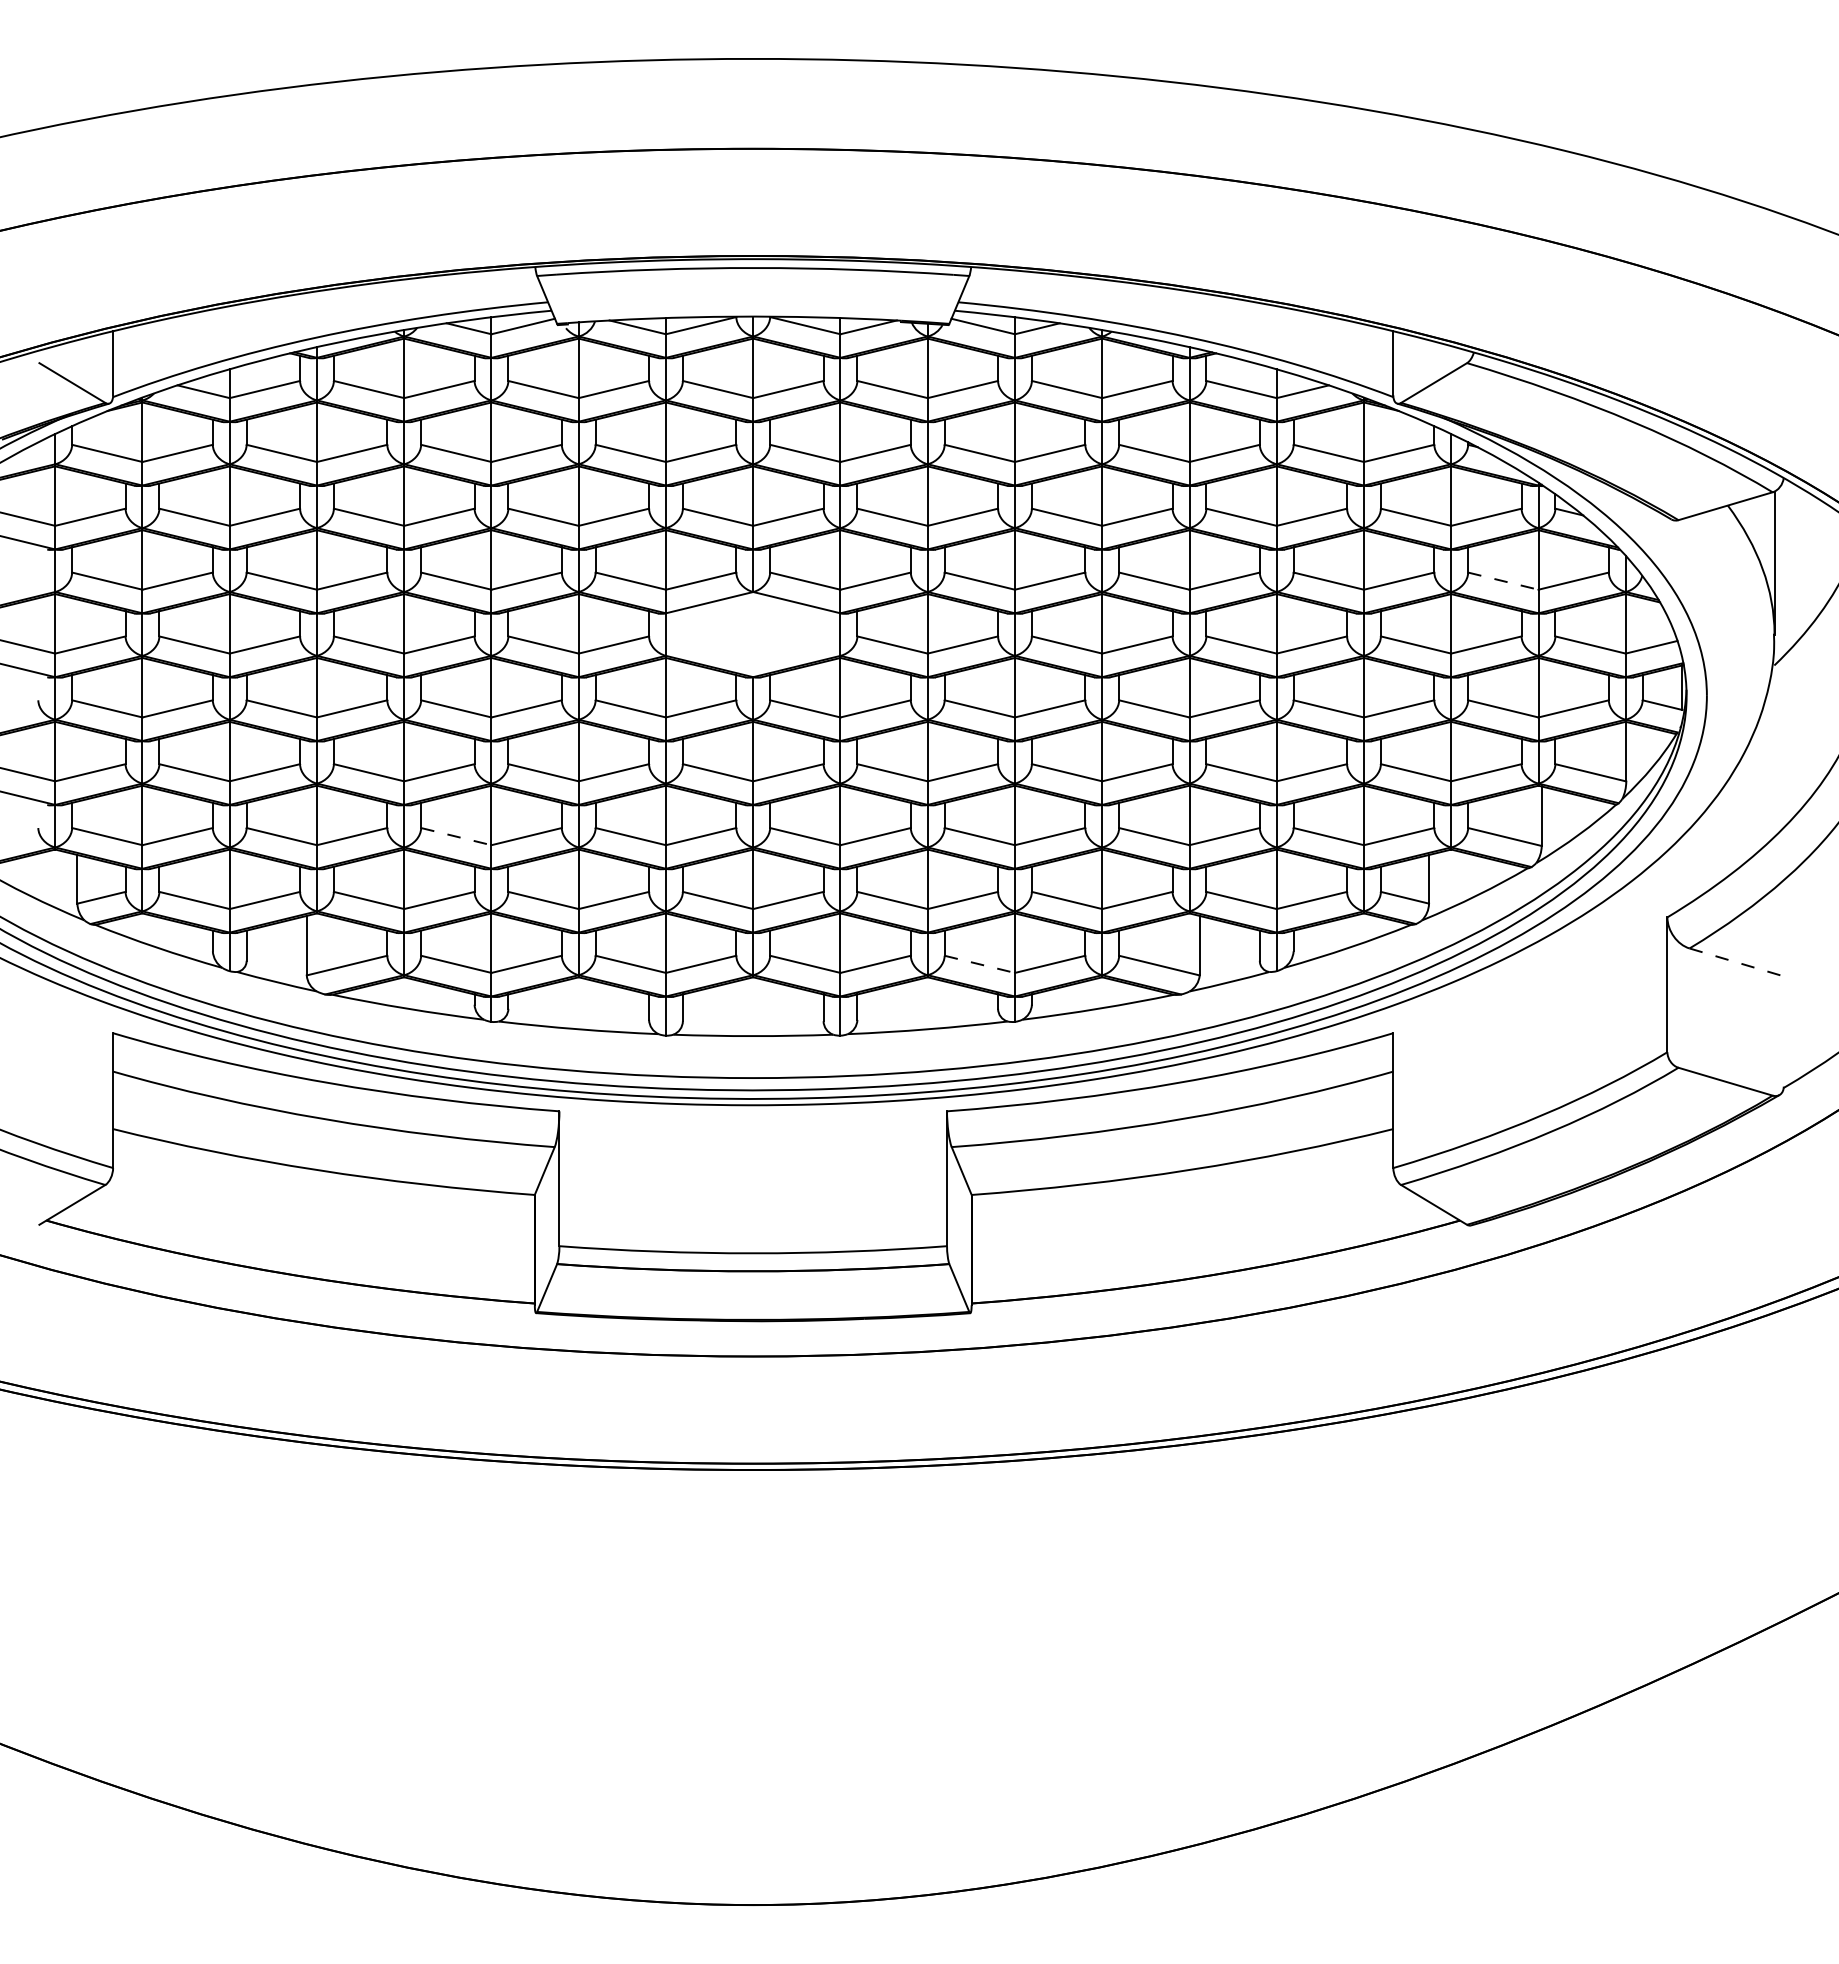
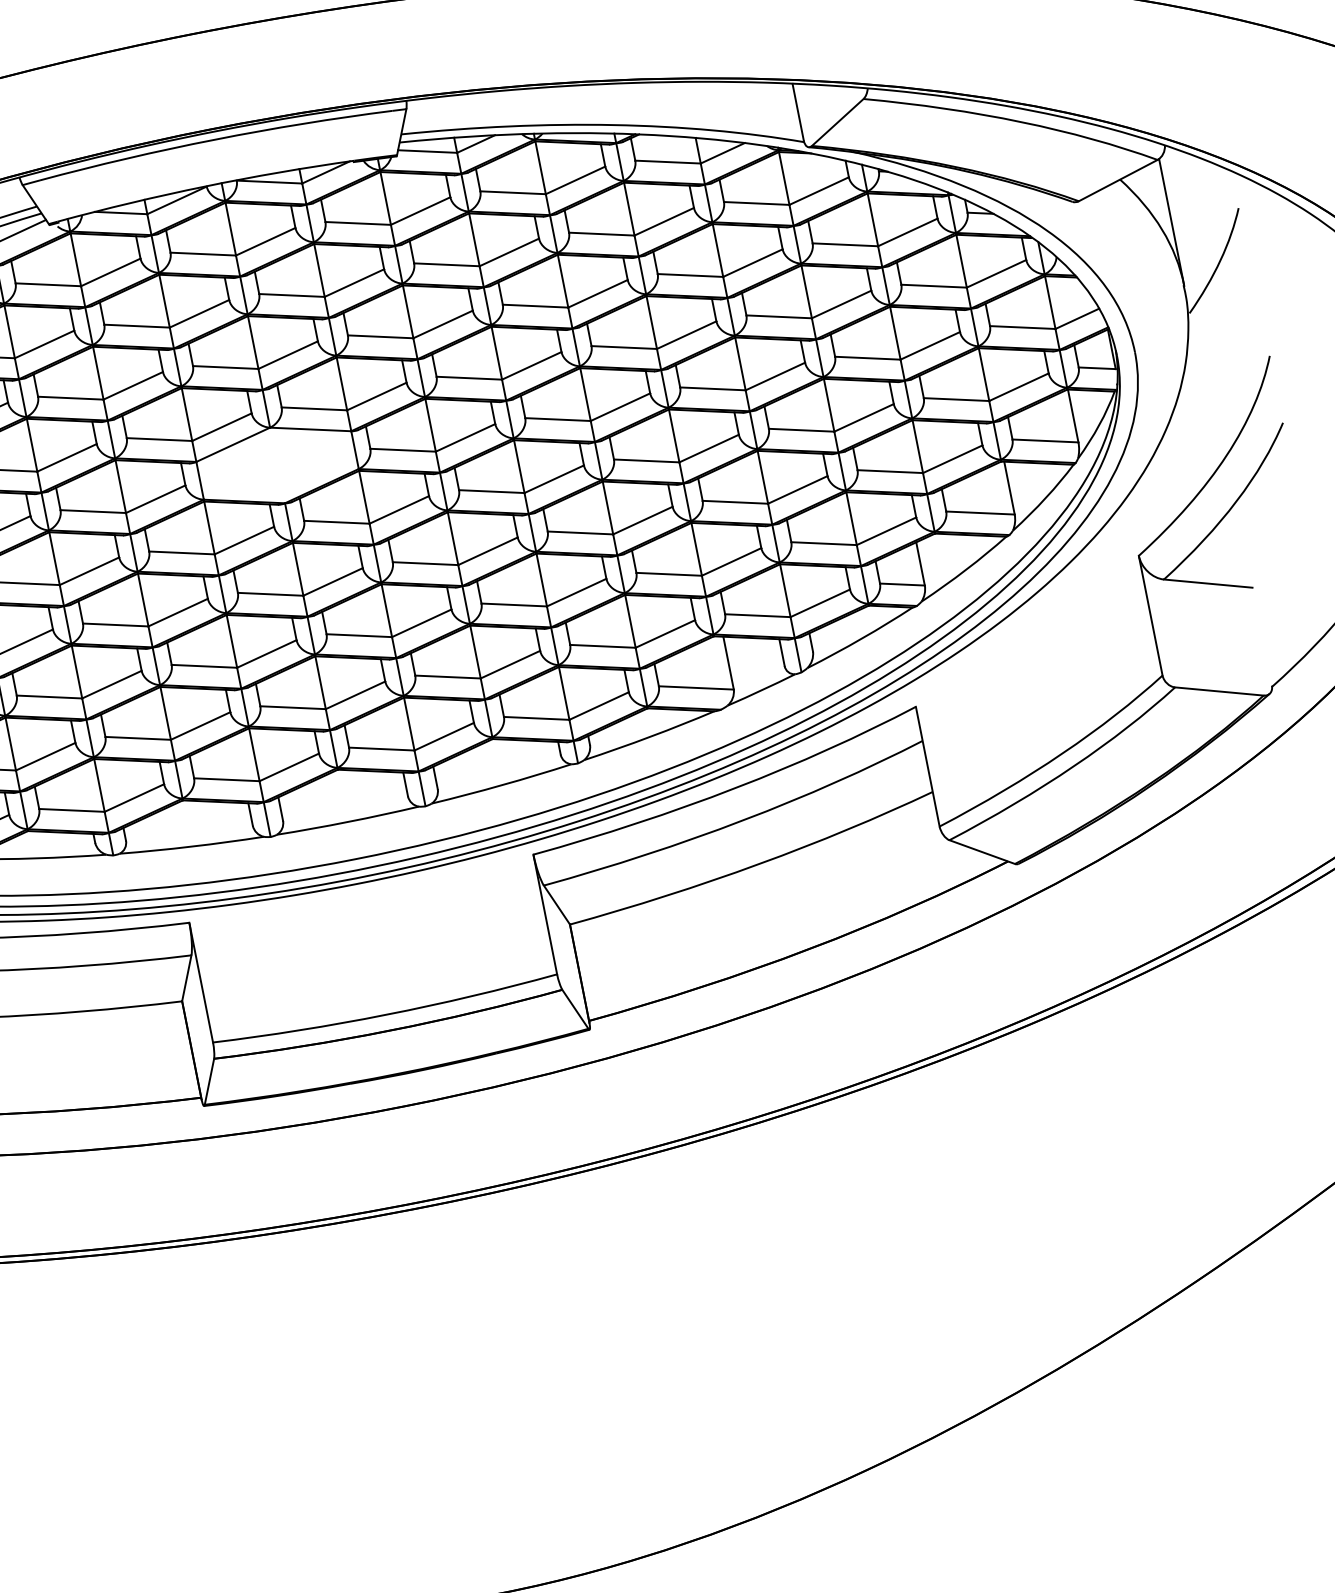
line: (1503, 581) -> (934, 286), dashed -> solid
line: (456, 836) -> (49, 696), dashed -> solid
line: (1737, 962) -> (1209, 583), dashed -> solid
line: (980, 964) -> (537, 718), dashed -> solid

